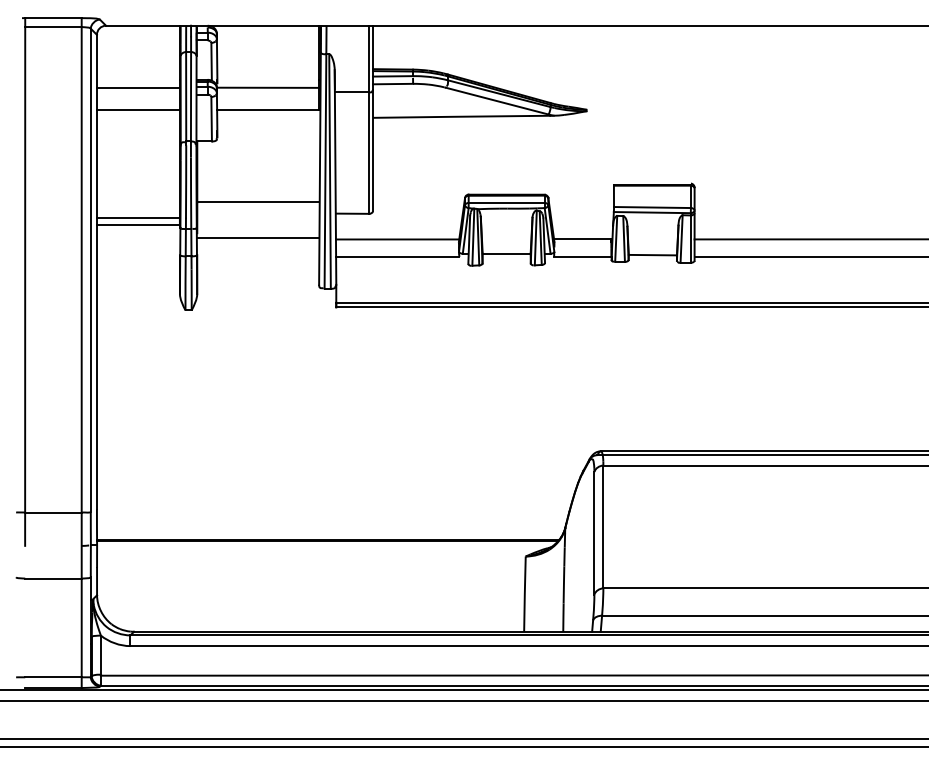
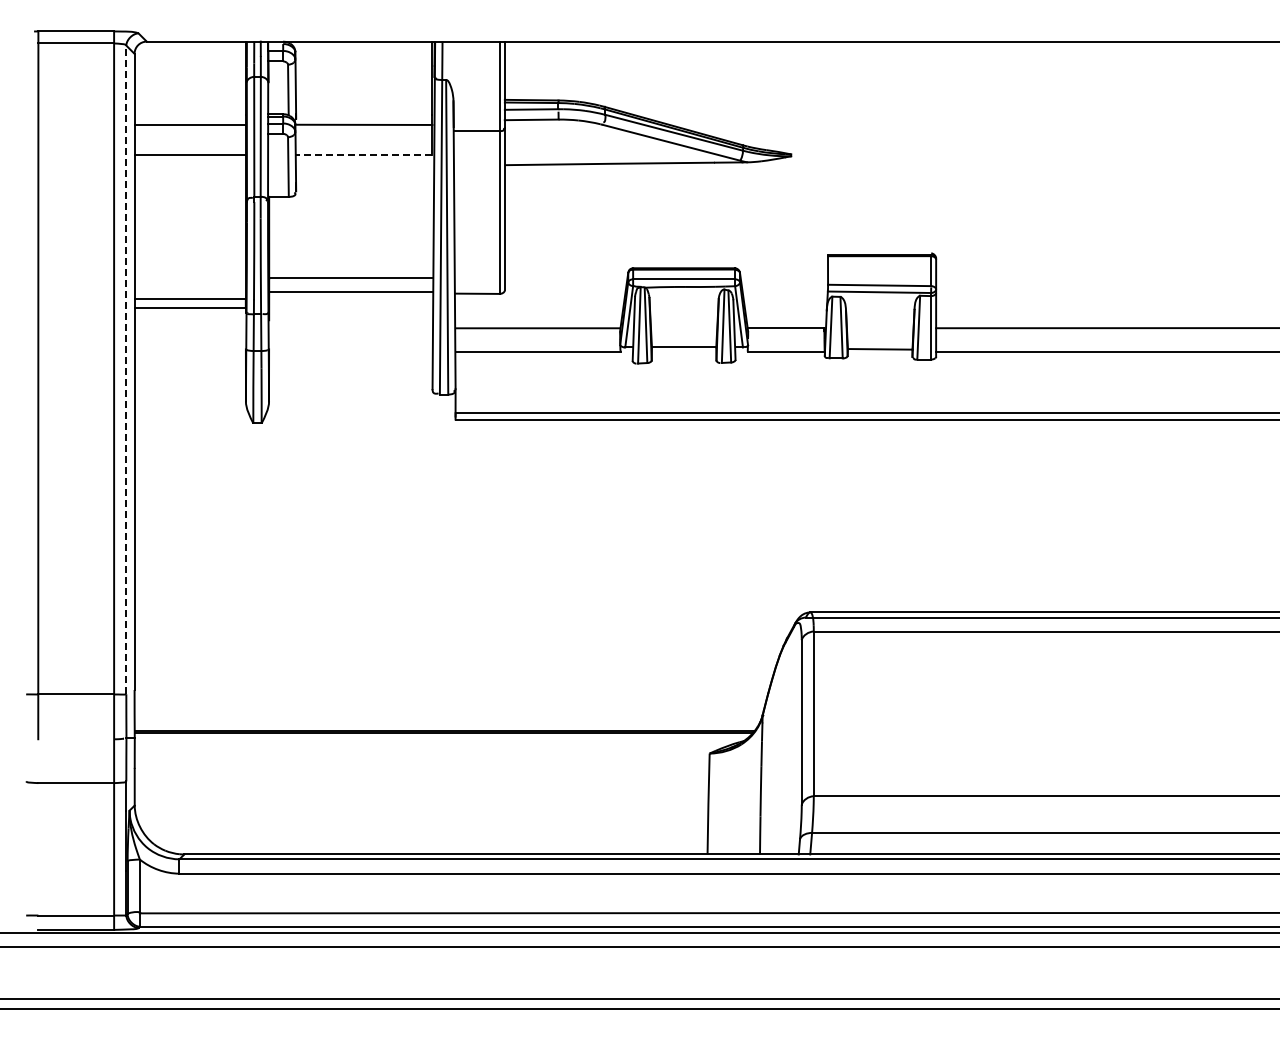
line: (267, 110) -> (363, 155), solid -> dashed
line: (257, 238) -> (350, 292), moved
line: (90, 270) -> (126, 369), solid -> dashed

